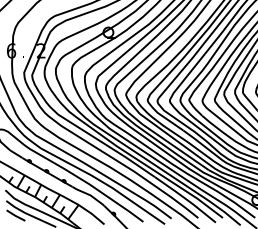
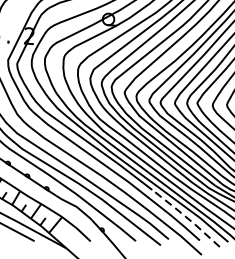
line: (185, 198) -> (186, 216), solid -> dashed

